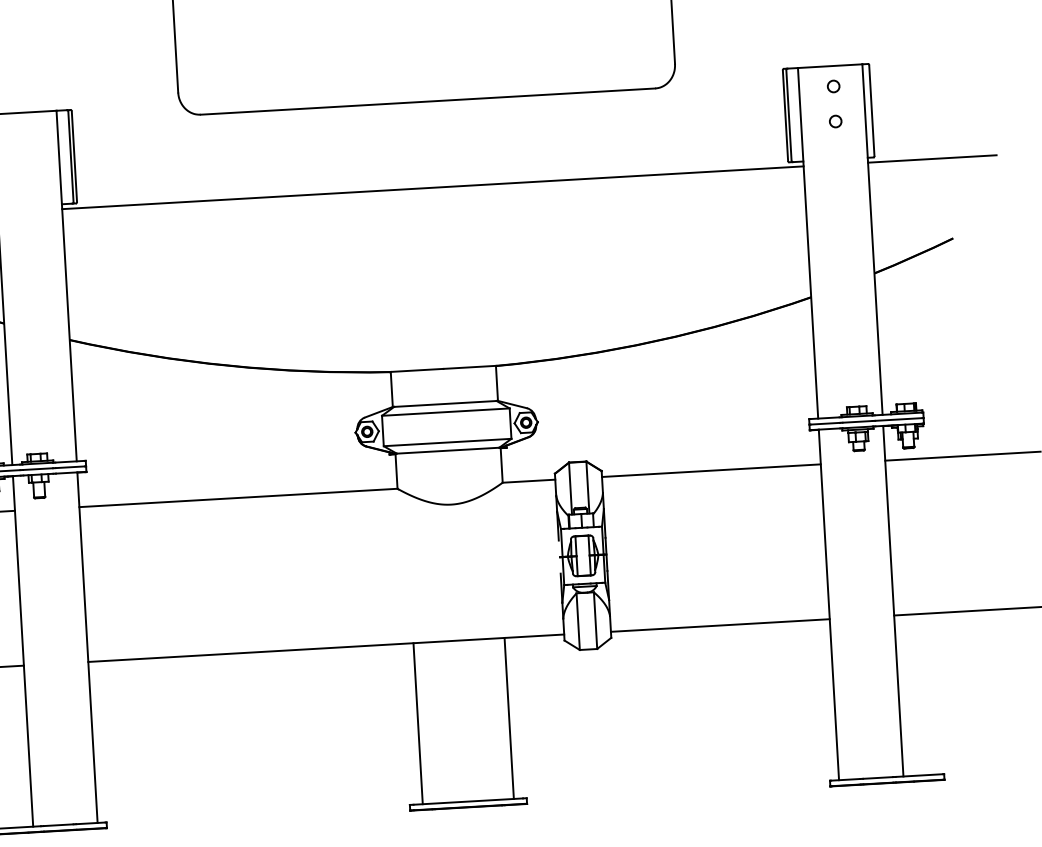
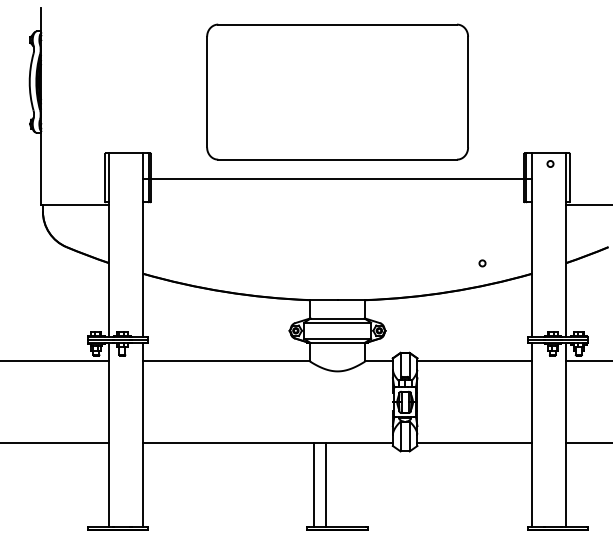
circle: (835, 121) -> (482, 263), moved
line: (432, 186) -> (337, 178), moved
line: (509, 717) -> (325, 484), moved

